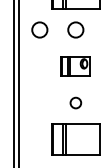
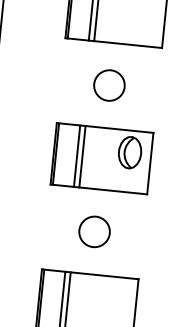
circle: (39, 29) -> (36, 77), removed
part: (75, 66) -> (101, 158), size x1.67
circle: (75, 102) -> (94, 230), size x1.43

